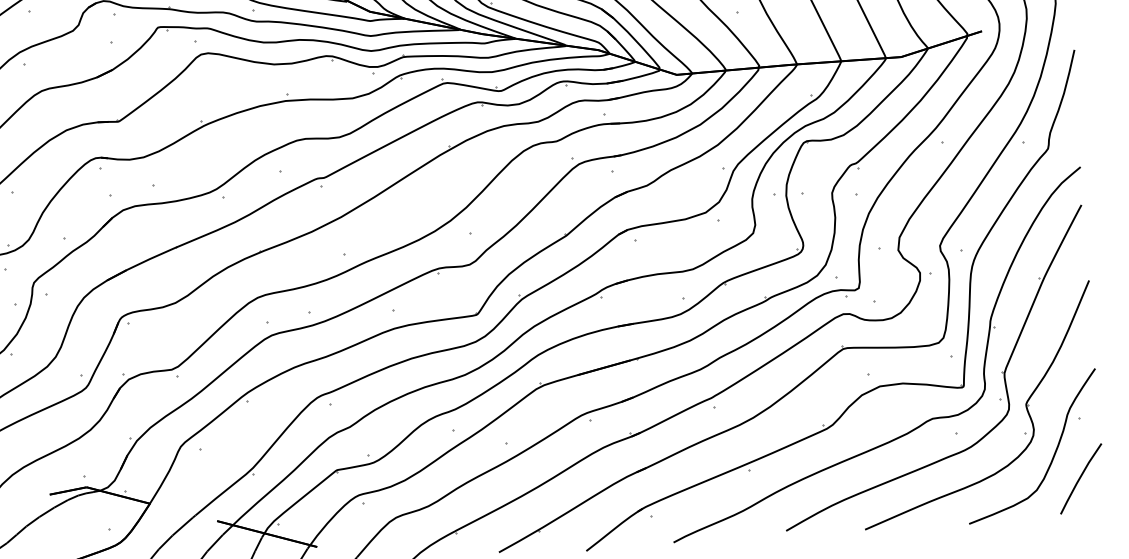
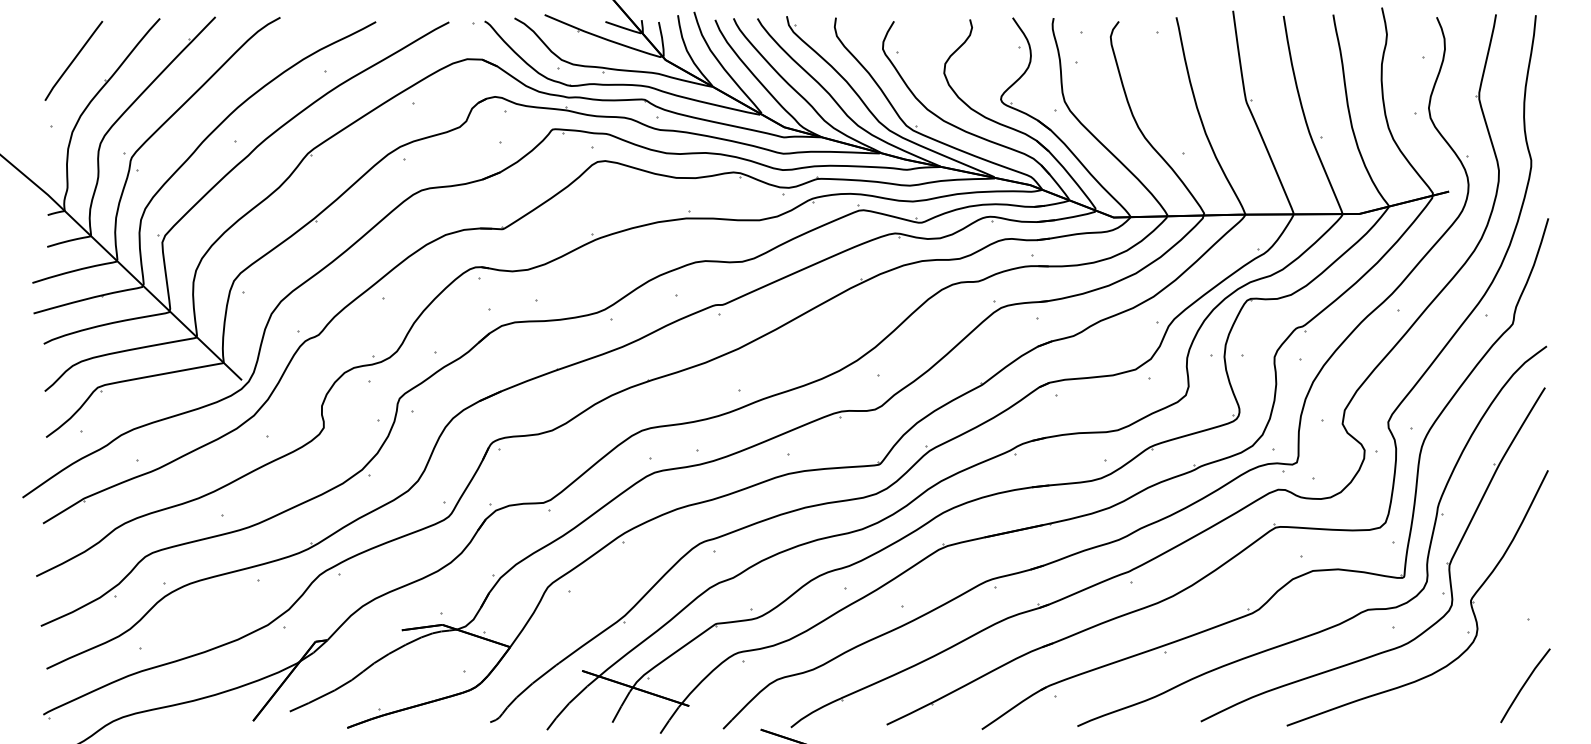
curve: (1053, 455) -> (1496, 658), removed

